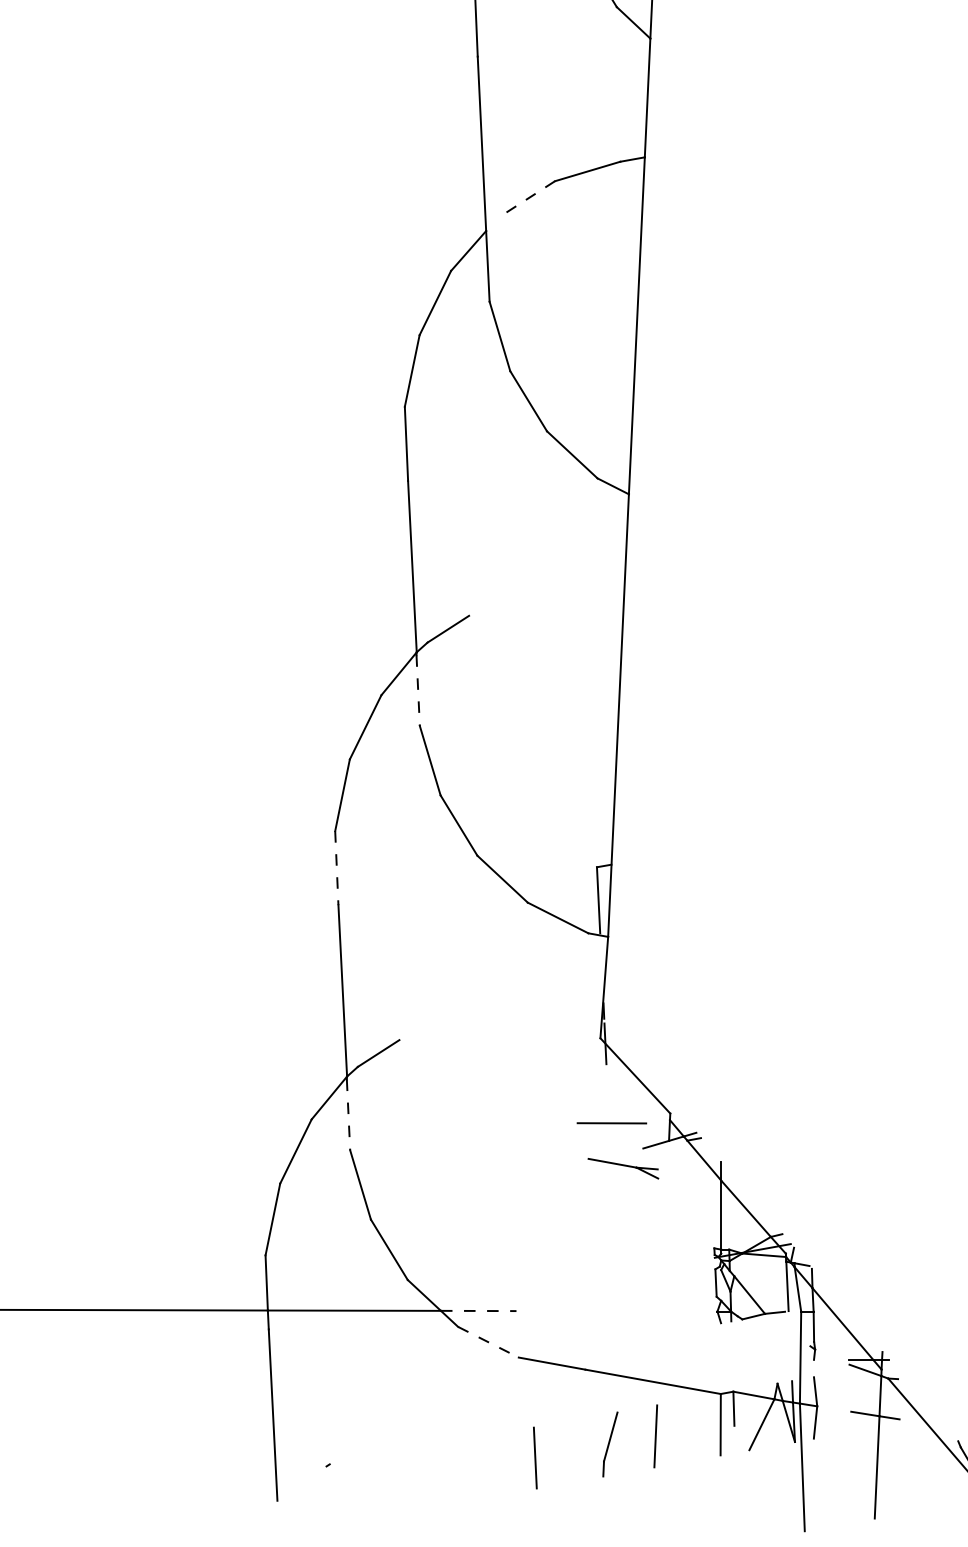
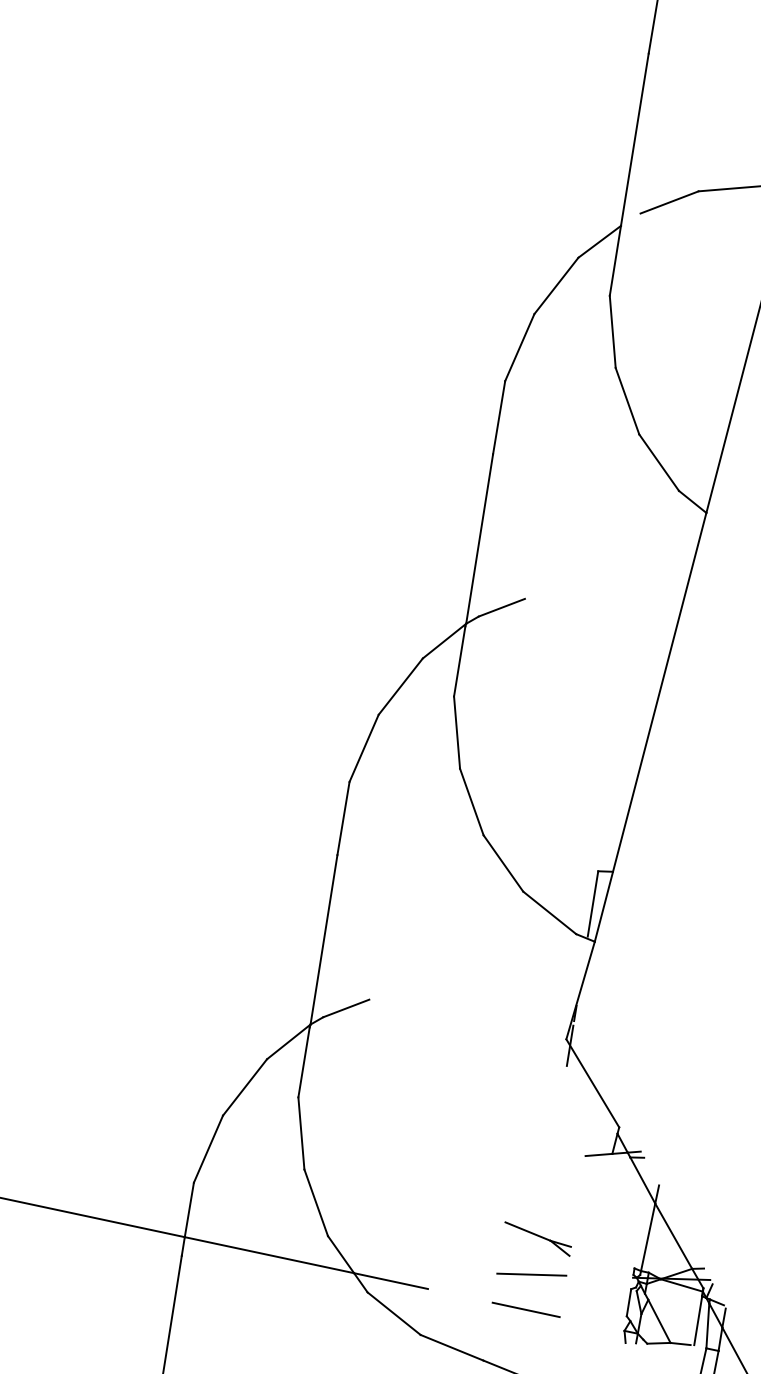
line: (528, 198) -> (669, 202), dashed -> solid
line: (418, 691) -> (459, 662), dashed -> solid
line: (336, 868) -> (343, 818), dashed -> solid
line: (348, 1115) -> (303, 1062), dashed -> solid
line: (611, 1123) -> (525, 1310), moved
part: (623, 1168) -> (537, 1238), moved
line: (615, 1275) -> (532, 1274), added
line: (478, 1310) -> (390, 1280), dashed -> solid
line: (488, 1342) -> (394, 1313), dashed -> solid

